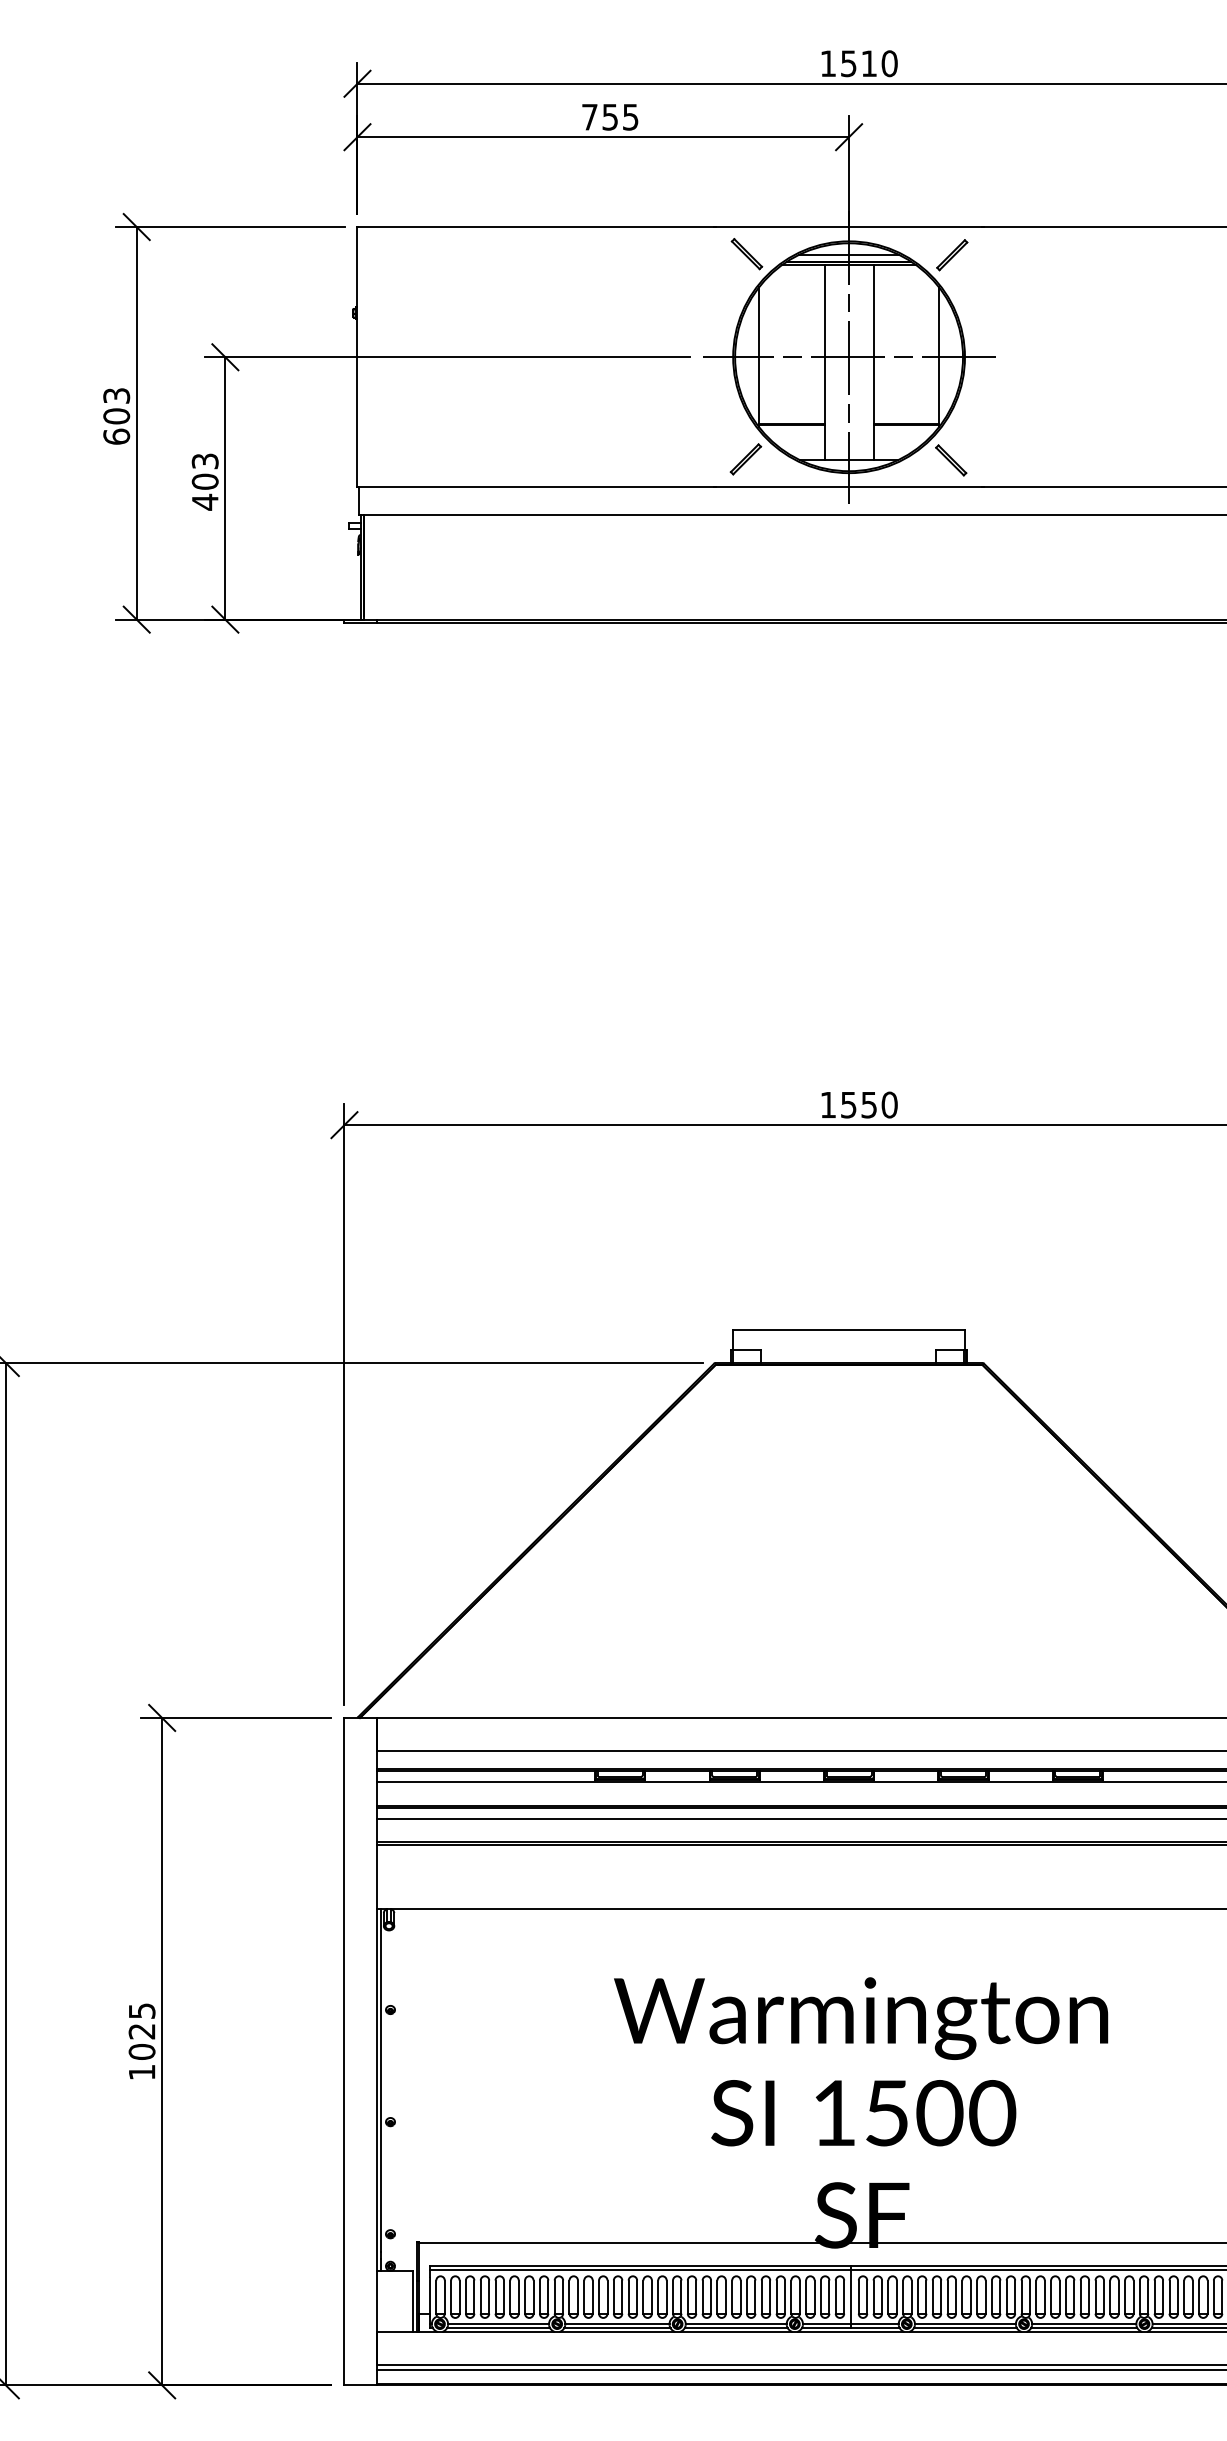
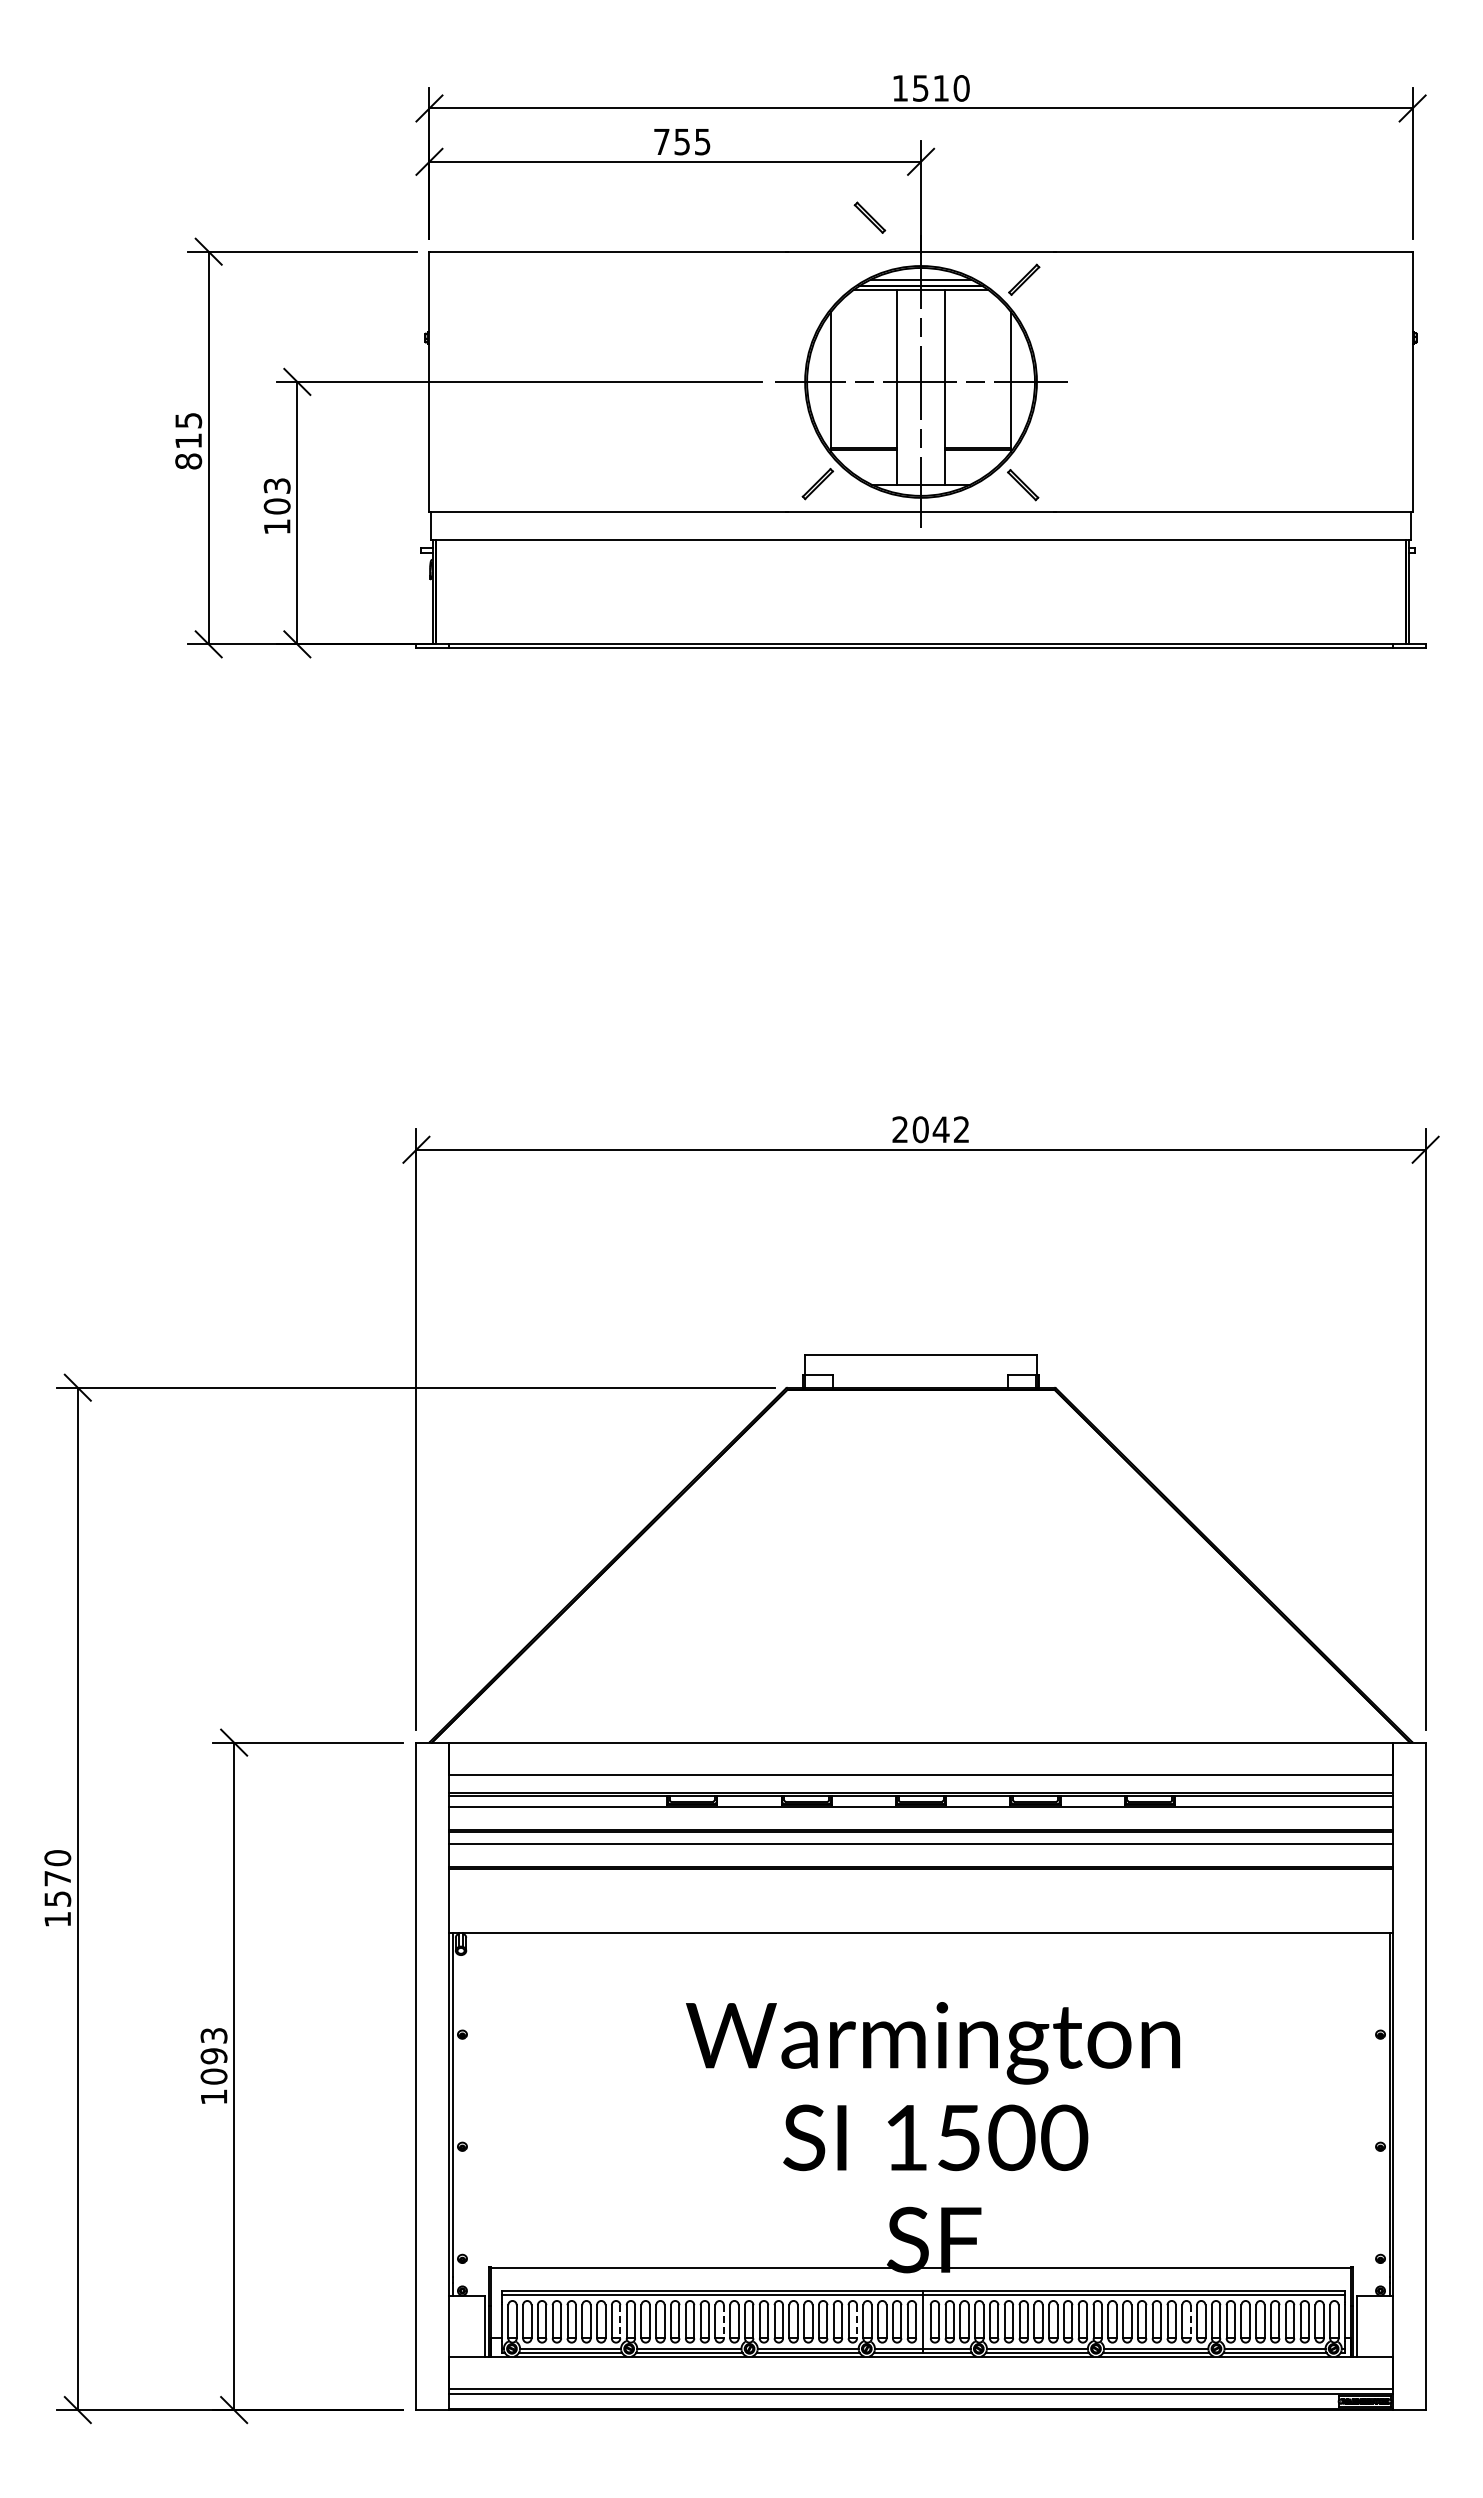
part: (746, 253) -> (869, 217), moved
text: (116, 416) -> (188, 441), 603 -> 815
text: (205, 501) -> (277, 526), 403 -> 103
text: (858, 1104) -> (930, 1129), 1550 -> 2042
text: (141, 2021) -> (213, 2046), 1025 -> 1093
line: (548, 2296) -> (620, 2321), solid -> dashed
line: (651, 2296) -> (723, 2321), solid -> dashed
line: (785, 2296) -> (857, 2321), solid -> dashed
line: (1118, 2296) -> (1190, 2321), solid -> dashed

